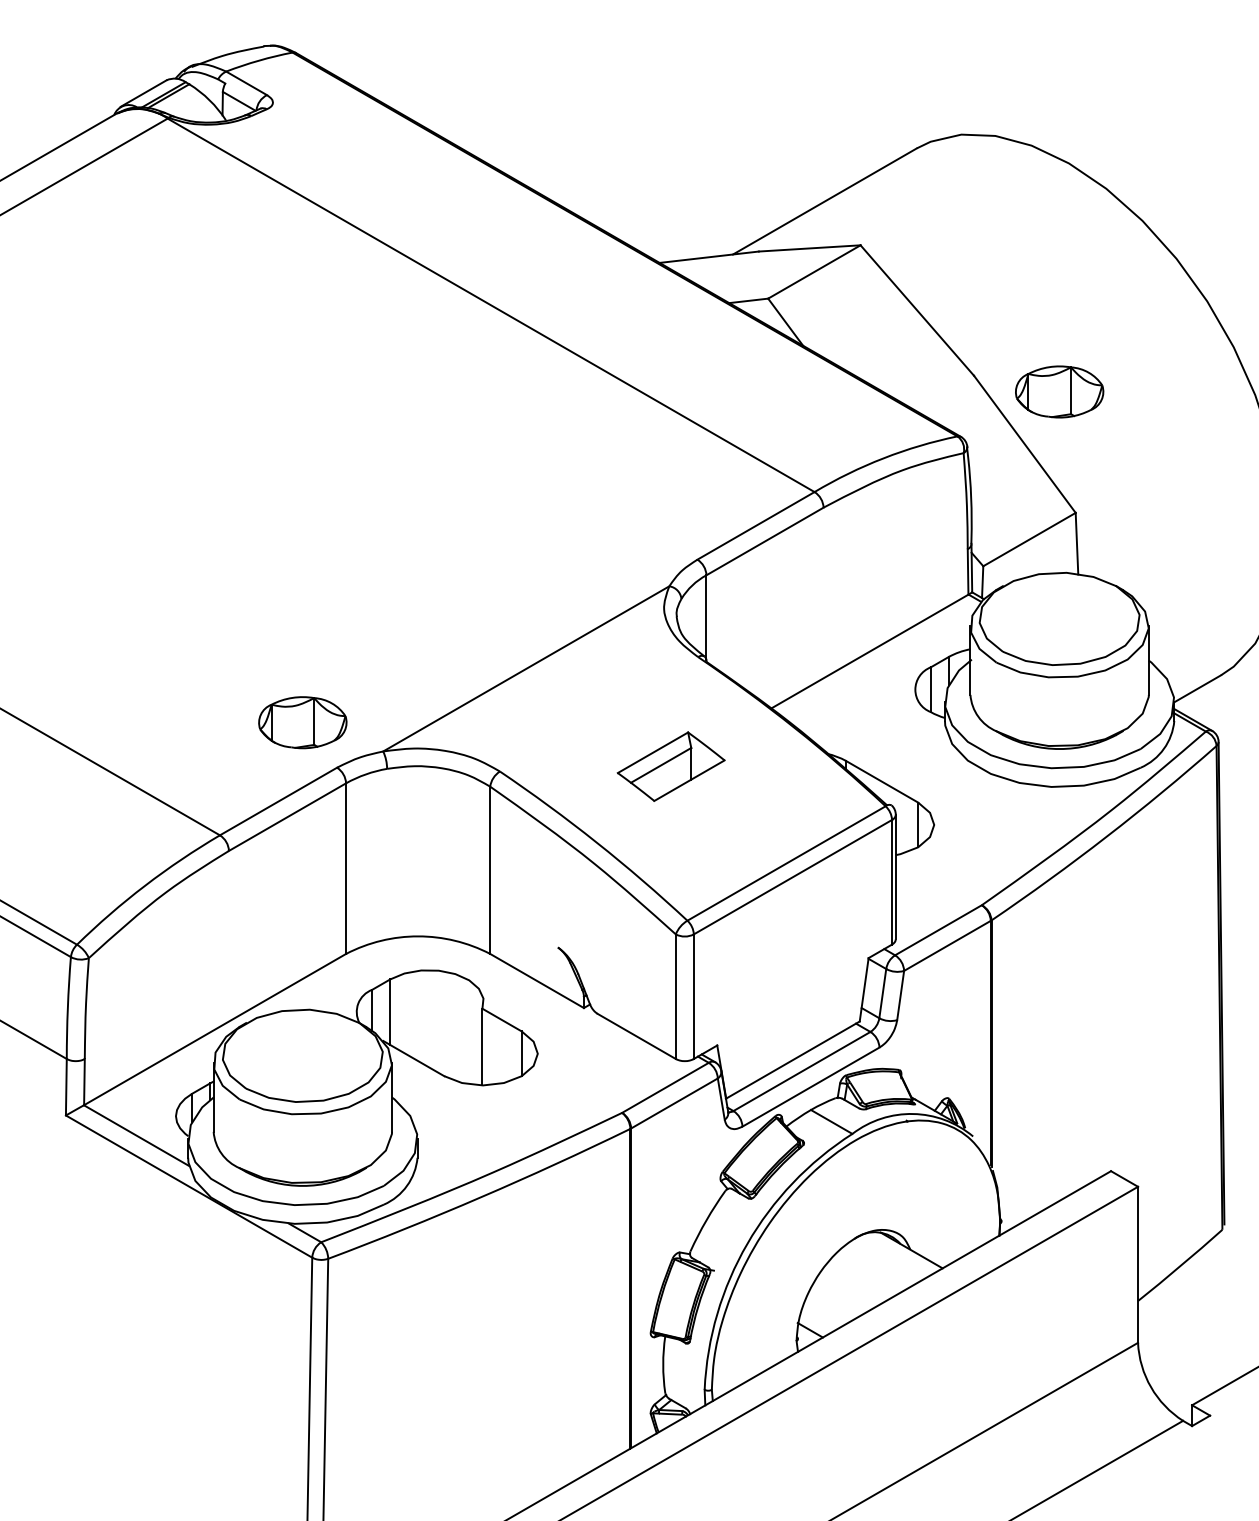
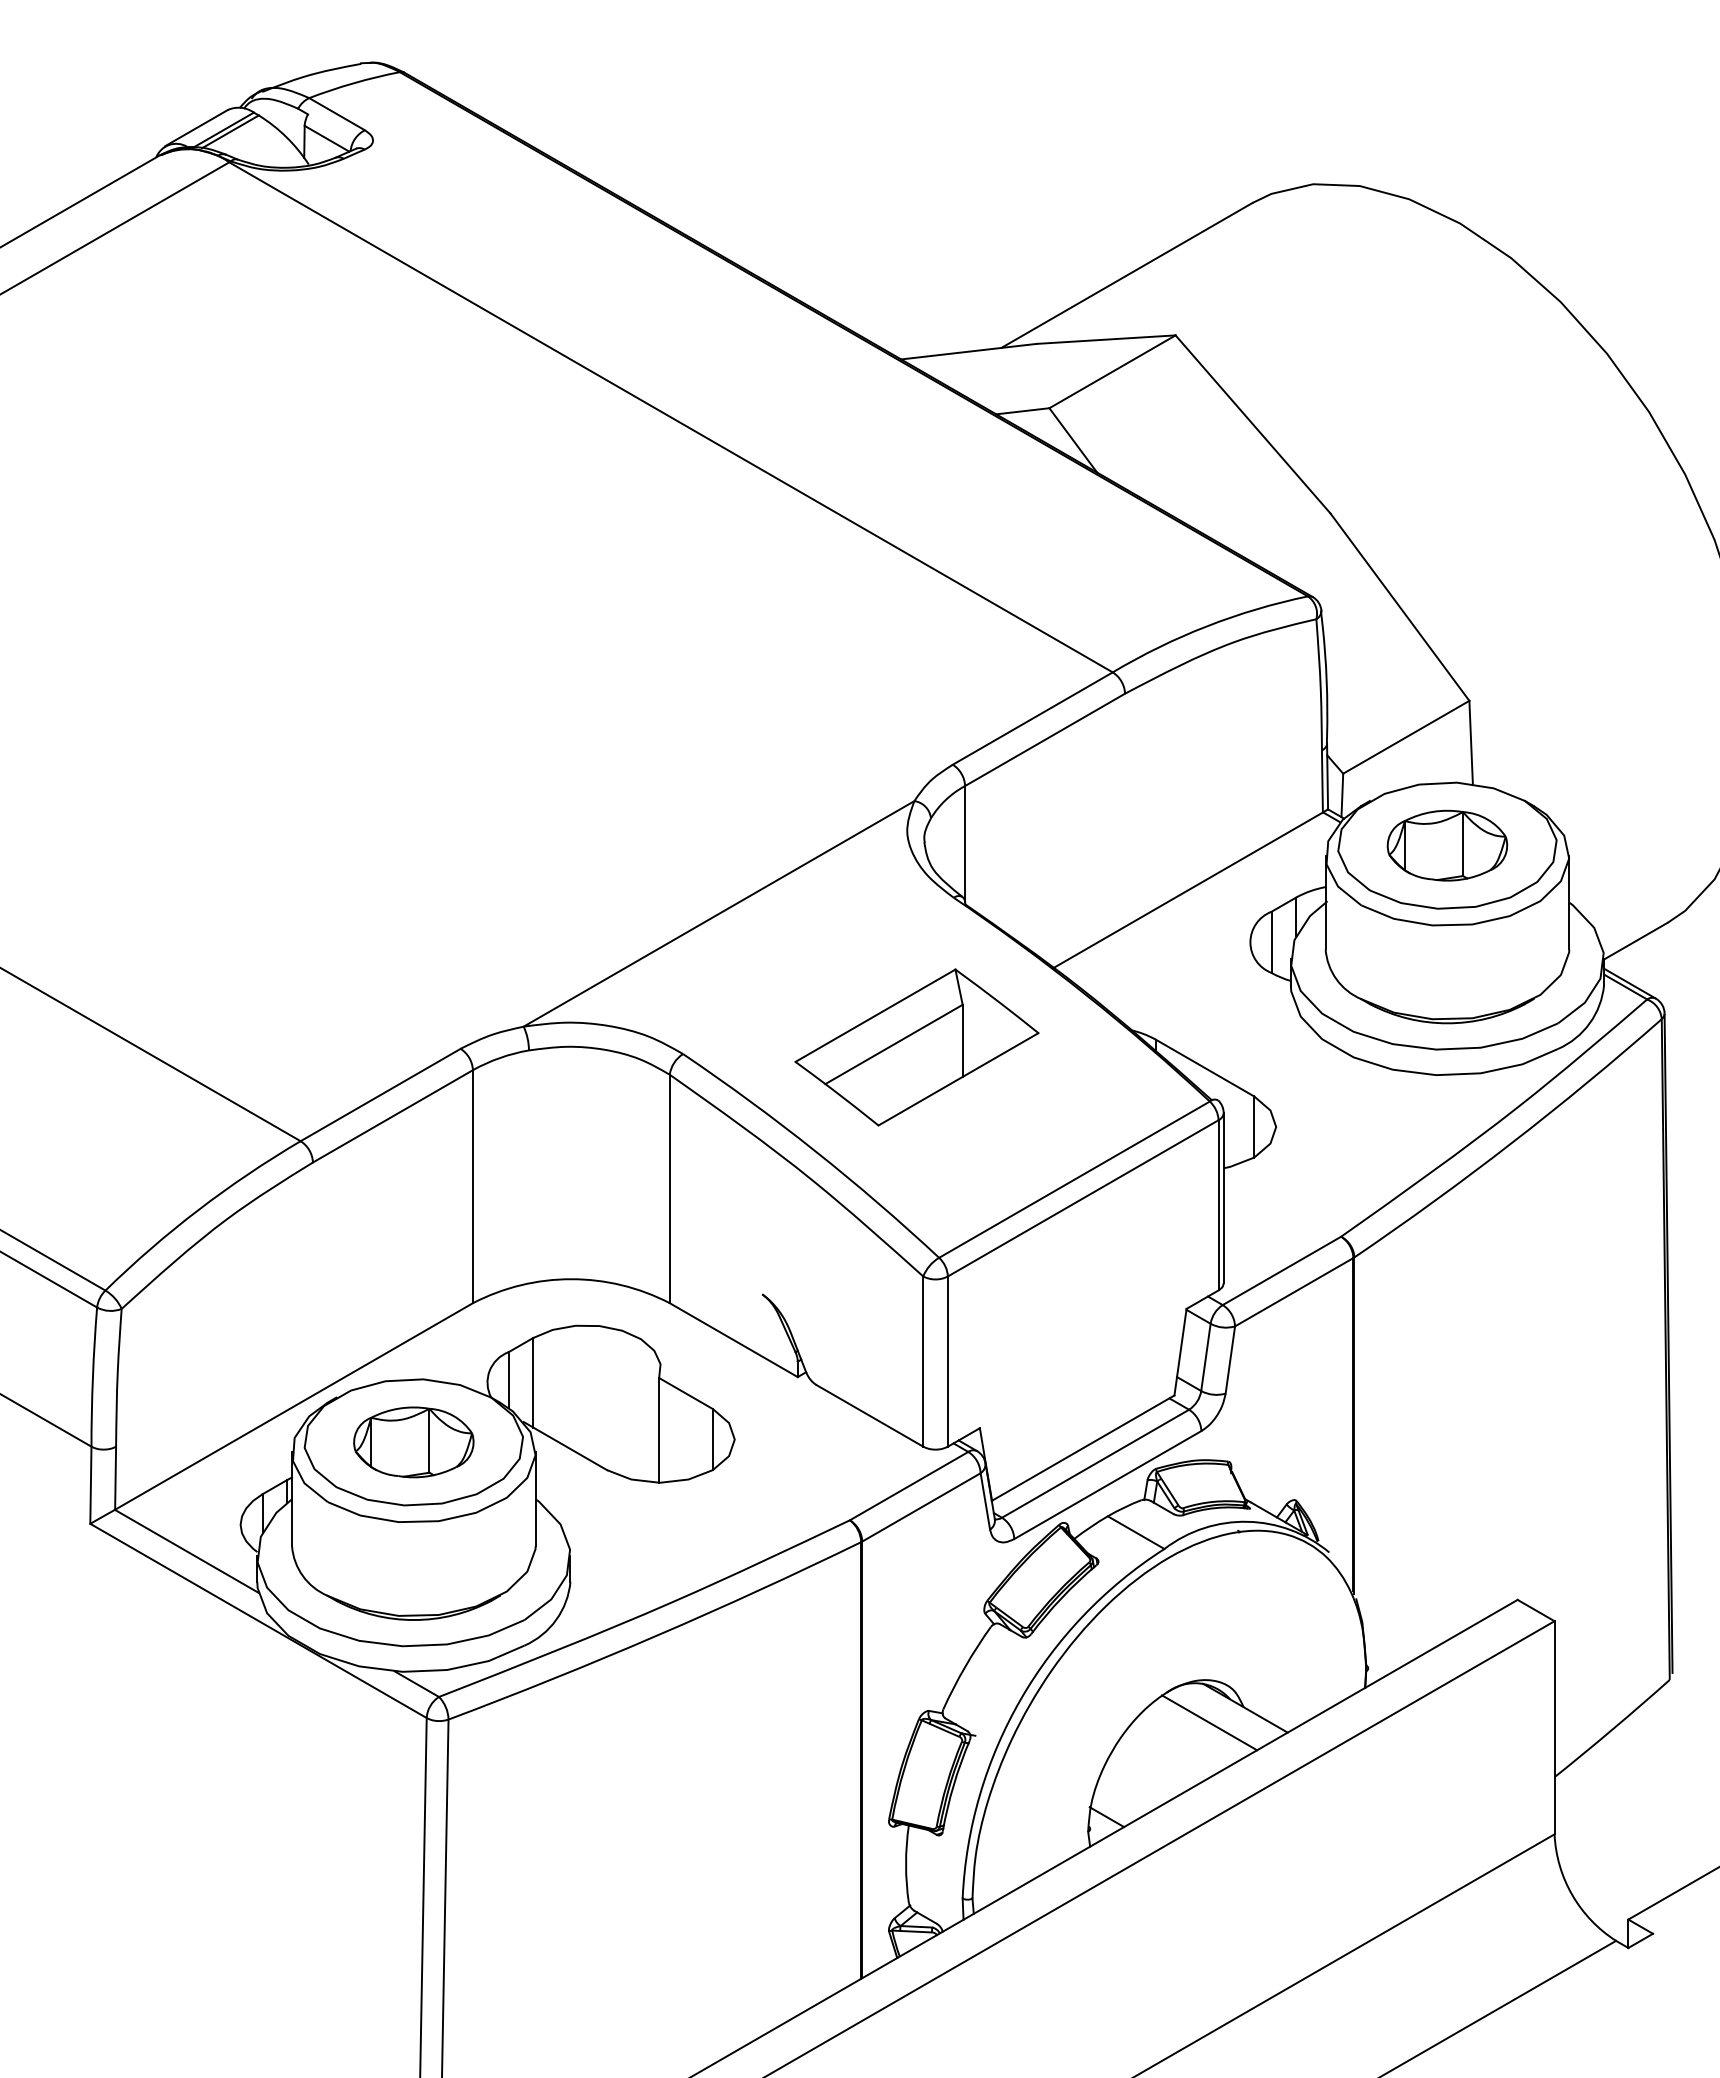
part: (1059, 391) -> (1447, 845), moved
part: (302, 722) -> (413, 1442), moved
part: (670, 766) -> (916, 1047), size x1.67
line: (885, 1260) -> (1209, 1722), added

